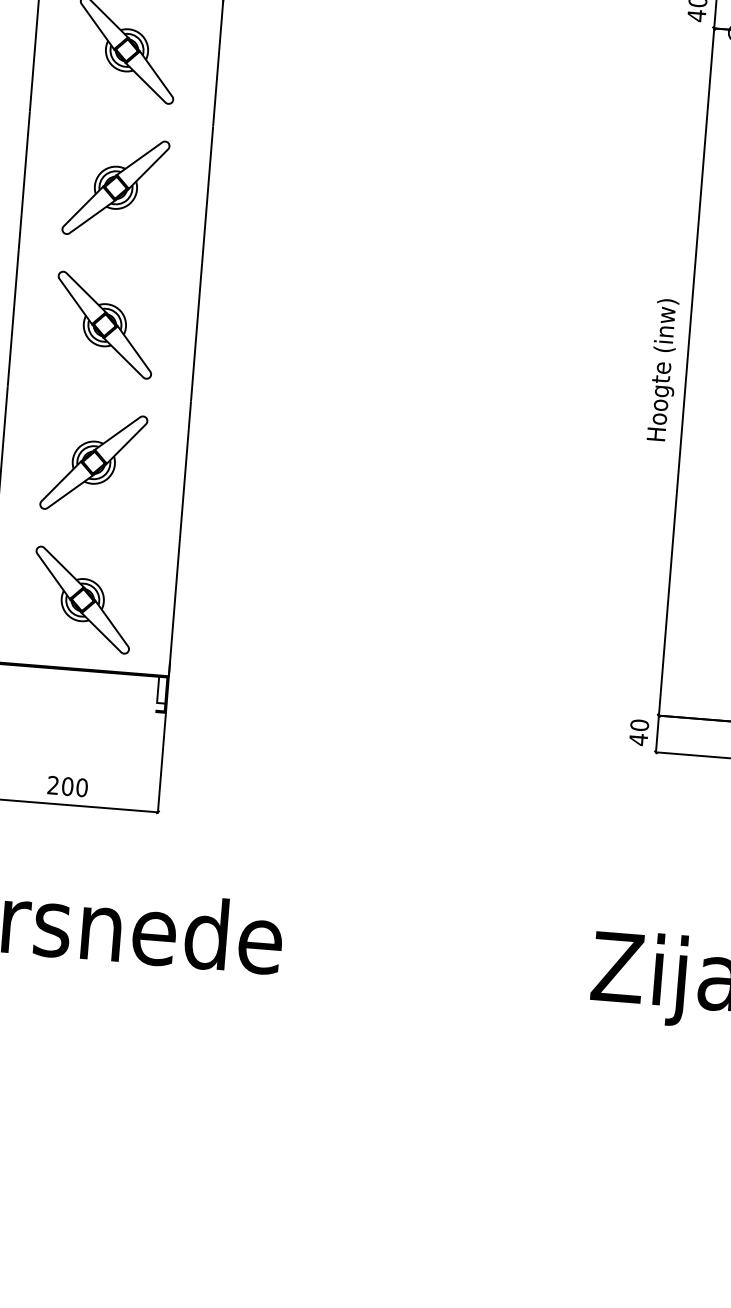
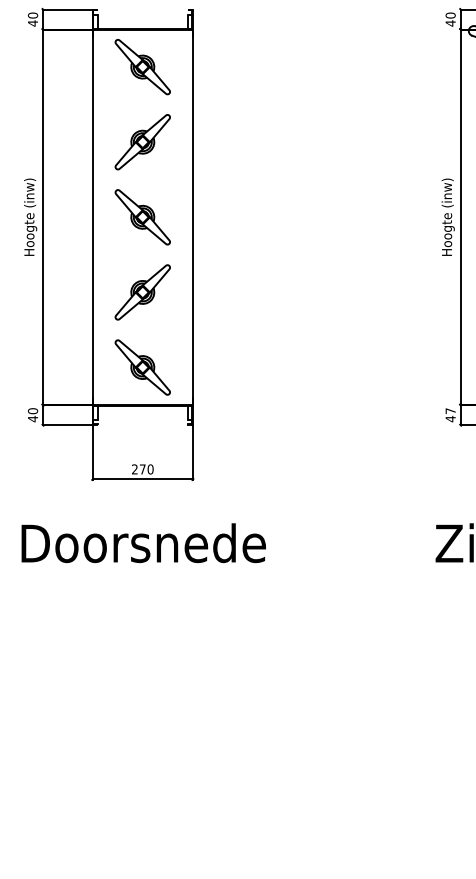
text: (639, 725) -> (450, 411), 40 -> 47
text: (67, 786) -> (142, 469), 200 -> 270

